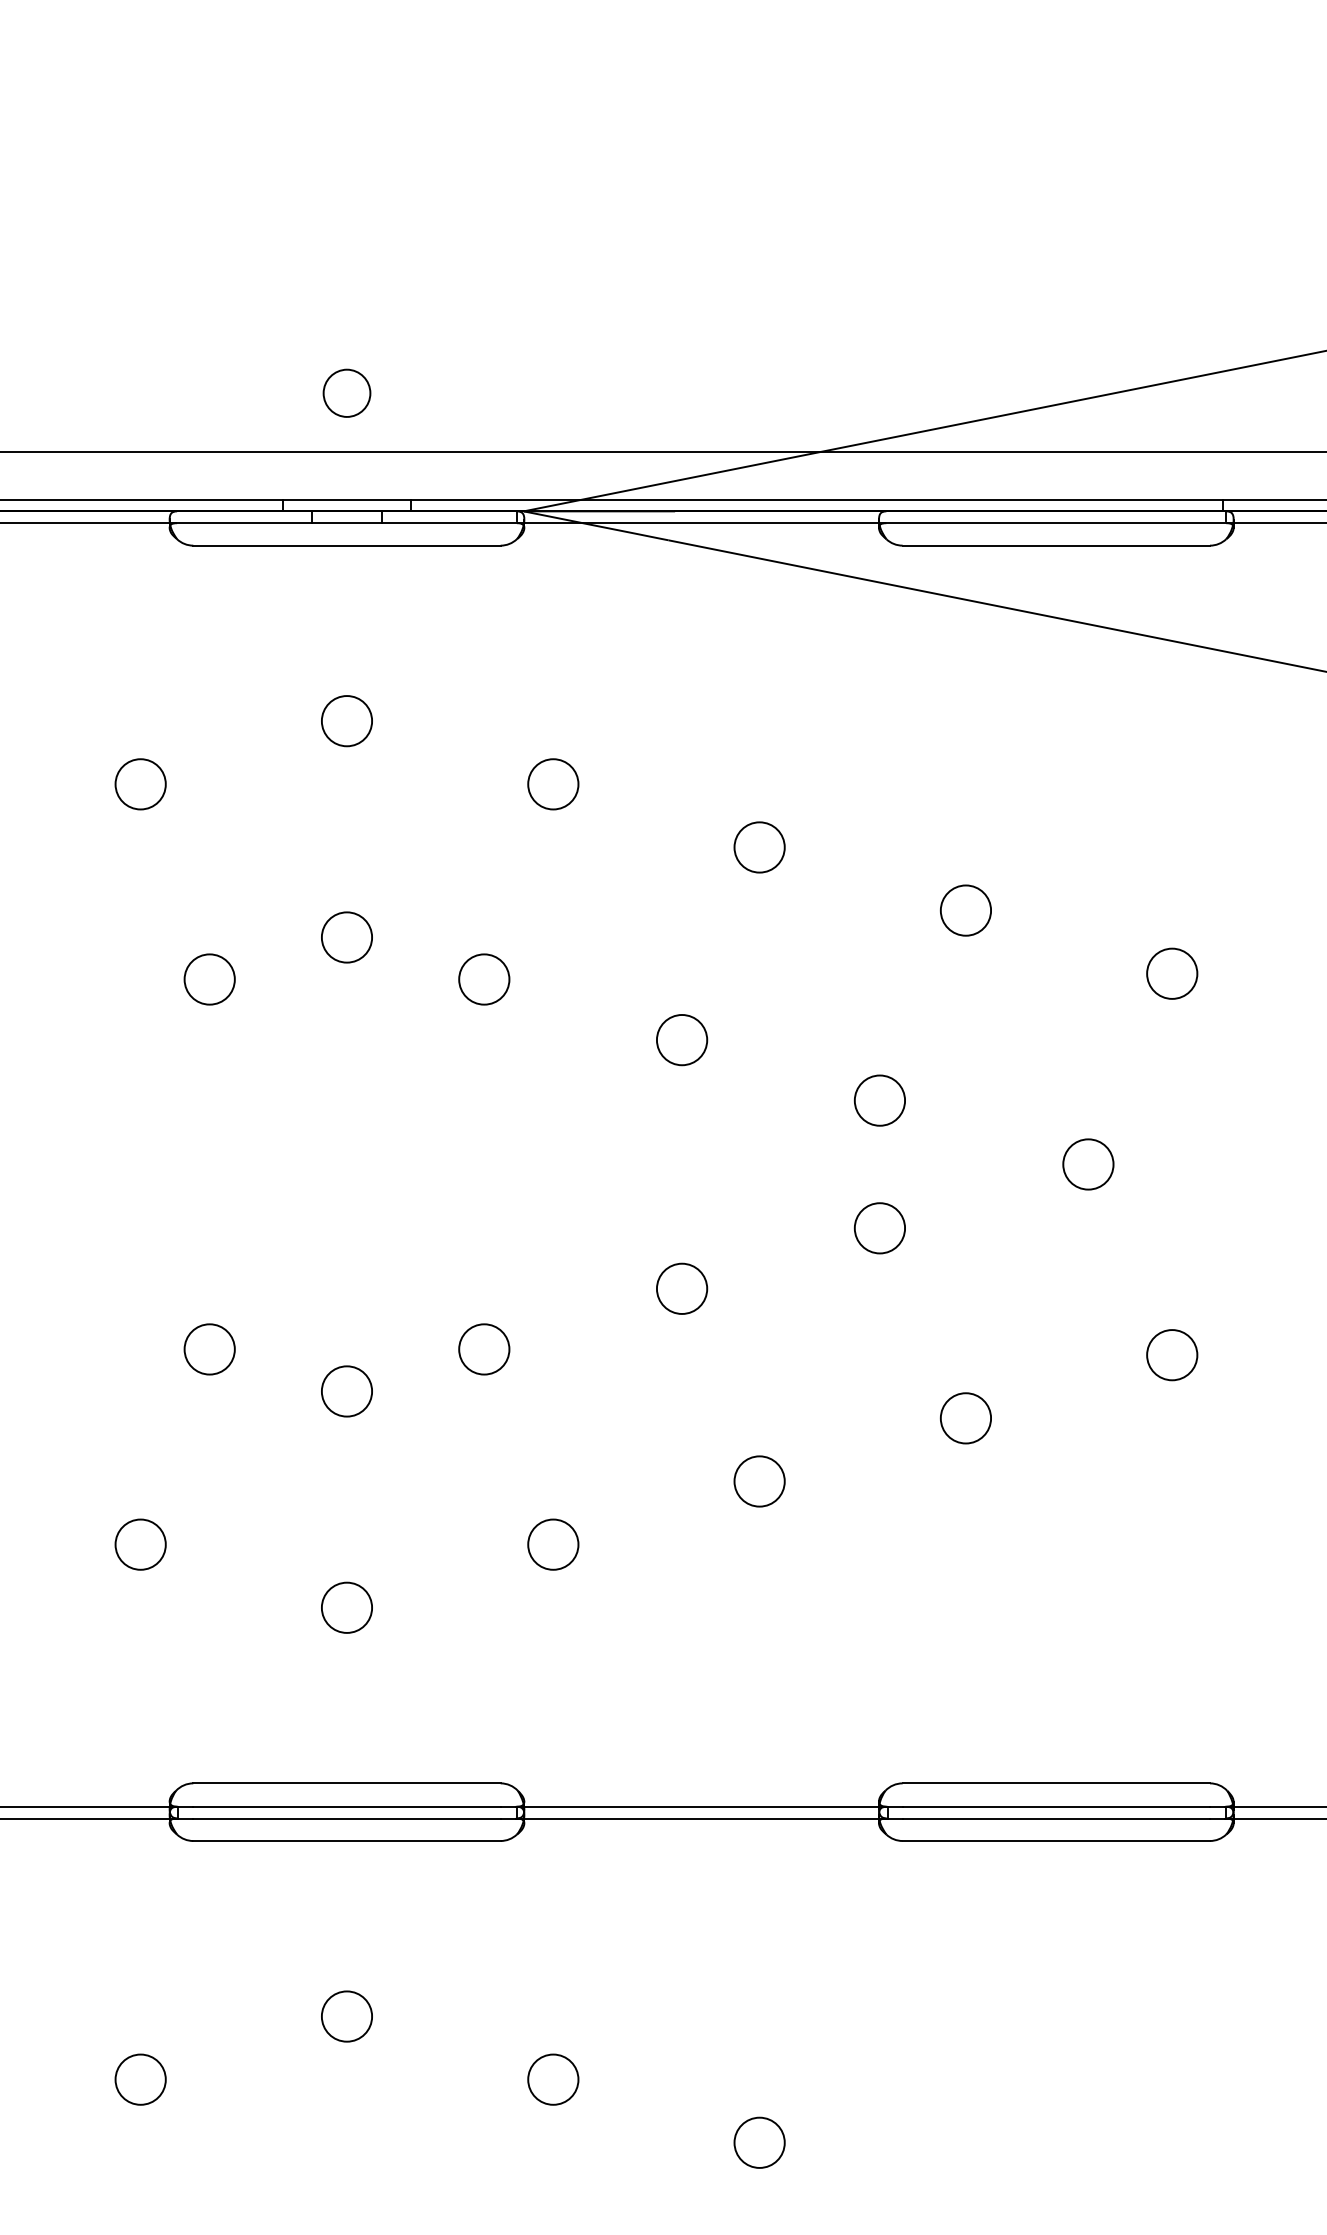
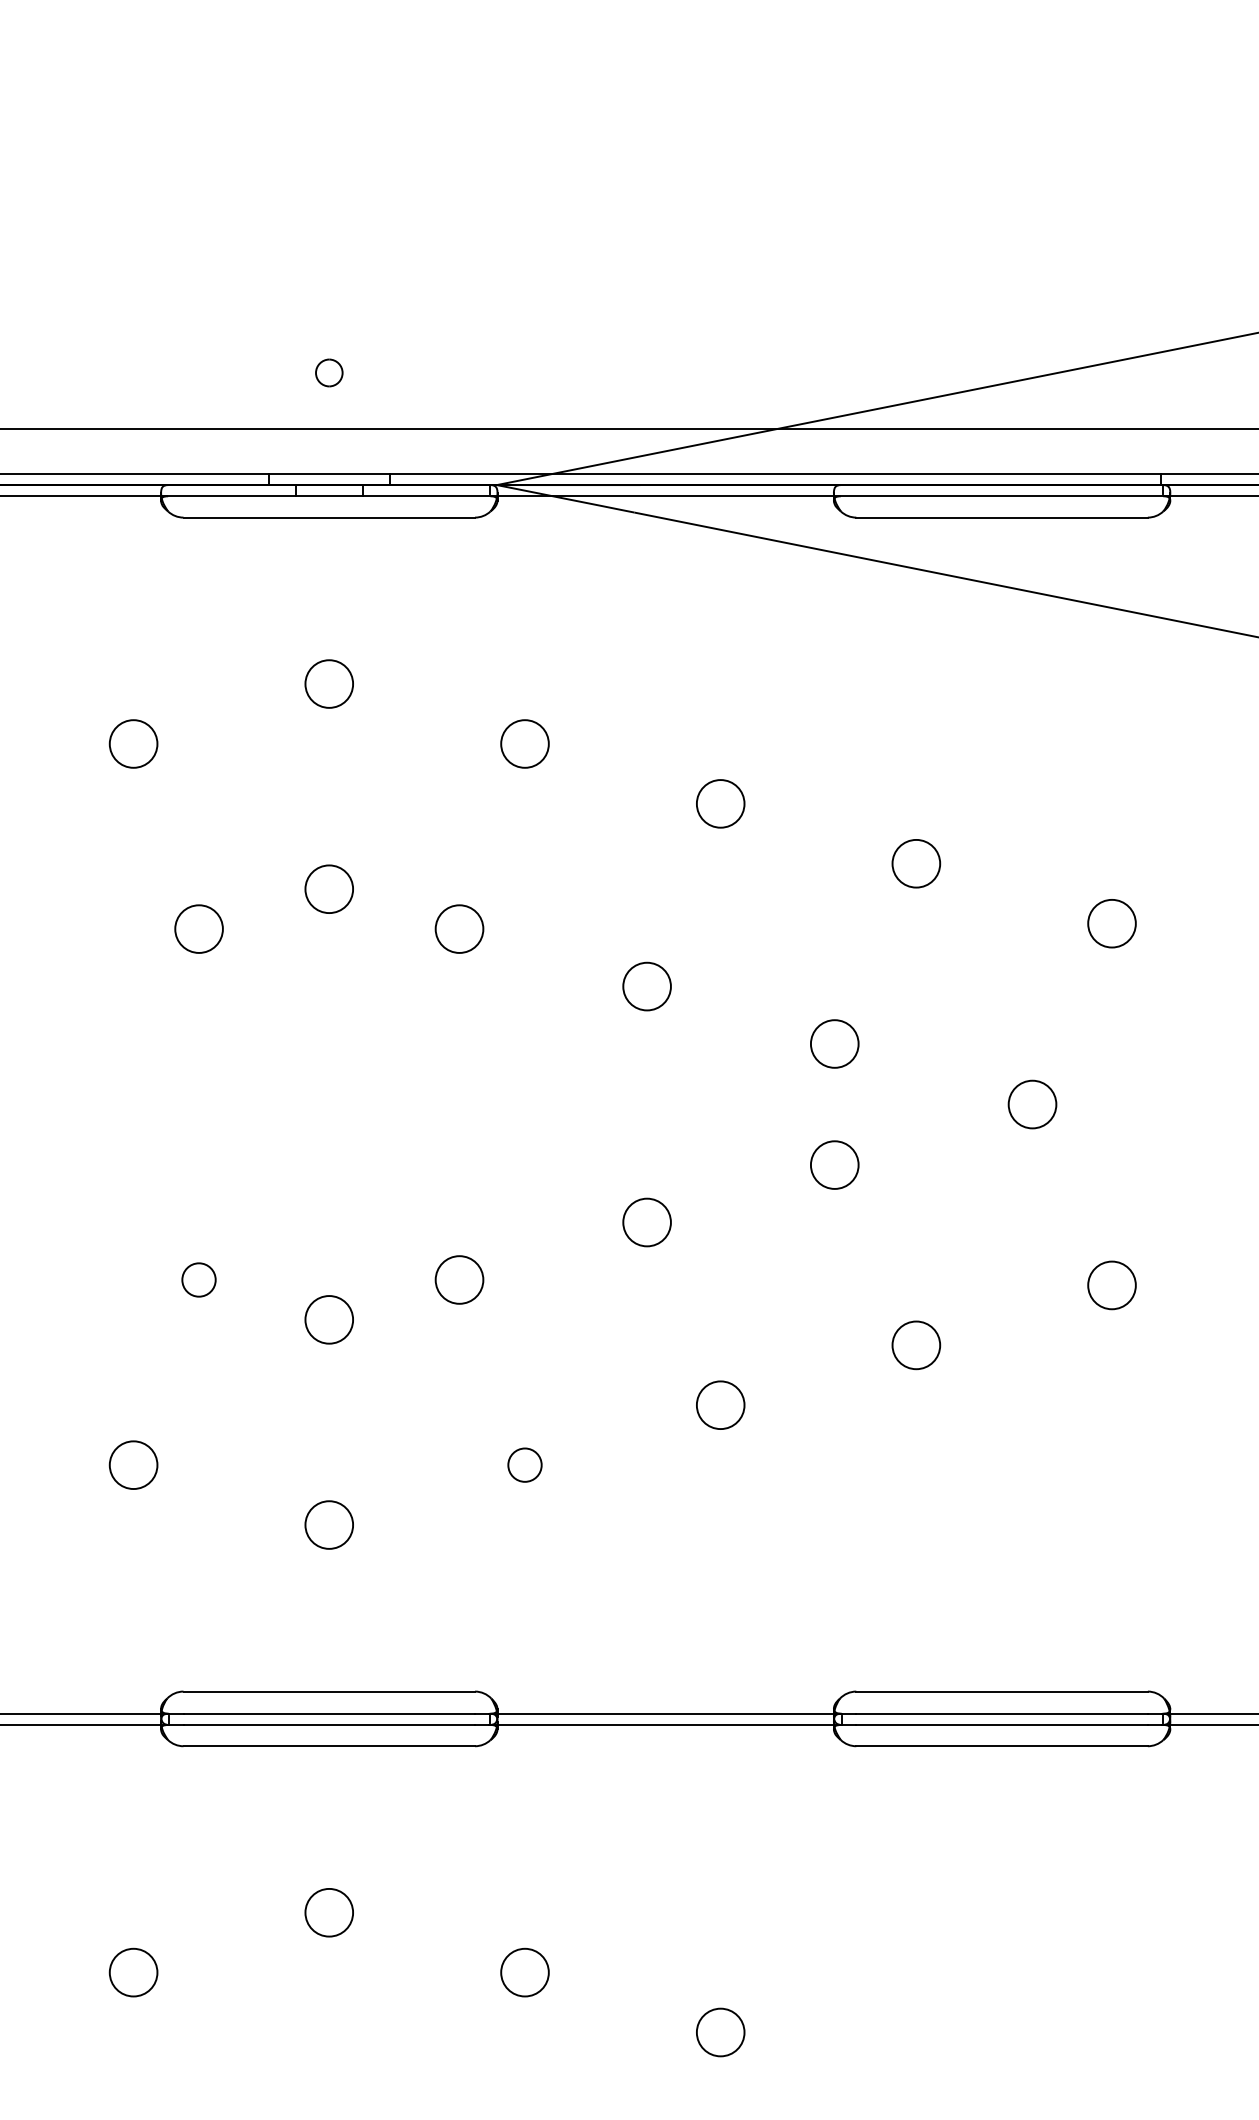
part: (346, 392) -> (328, 372), size x0.6
circle: (209, 1349) -> (198, 1280), size x0.7
circle: (553, 1544) -> (525, 1465), size x0.7

